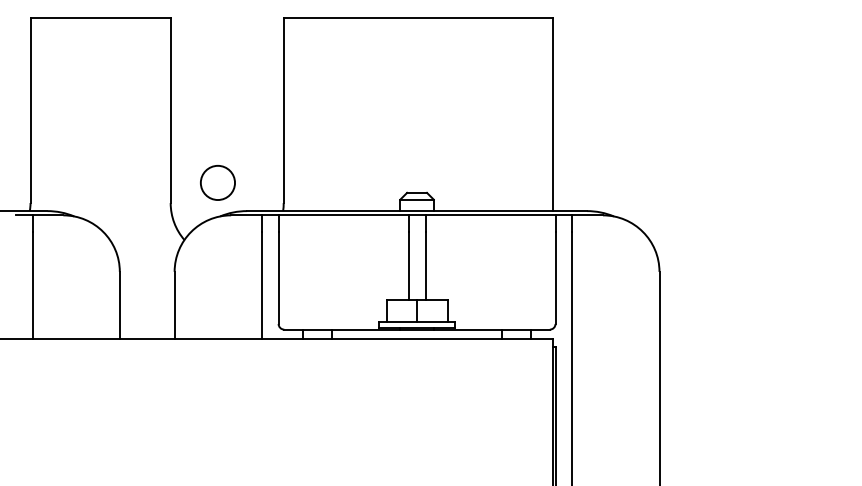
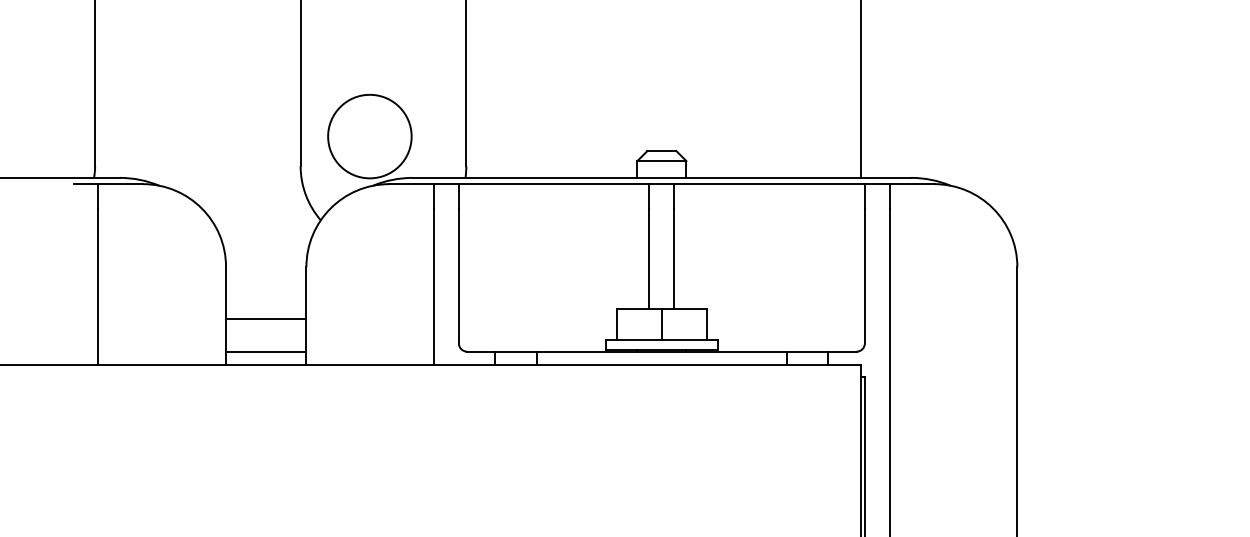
circle: (217, 182) -> (369, 135), size x1.67
line: (146, 307) -> (265, 319), added
line: (146, 329) -> (265, 351), added

